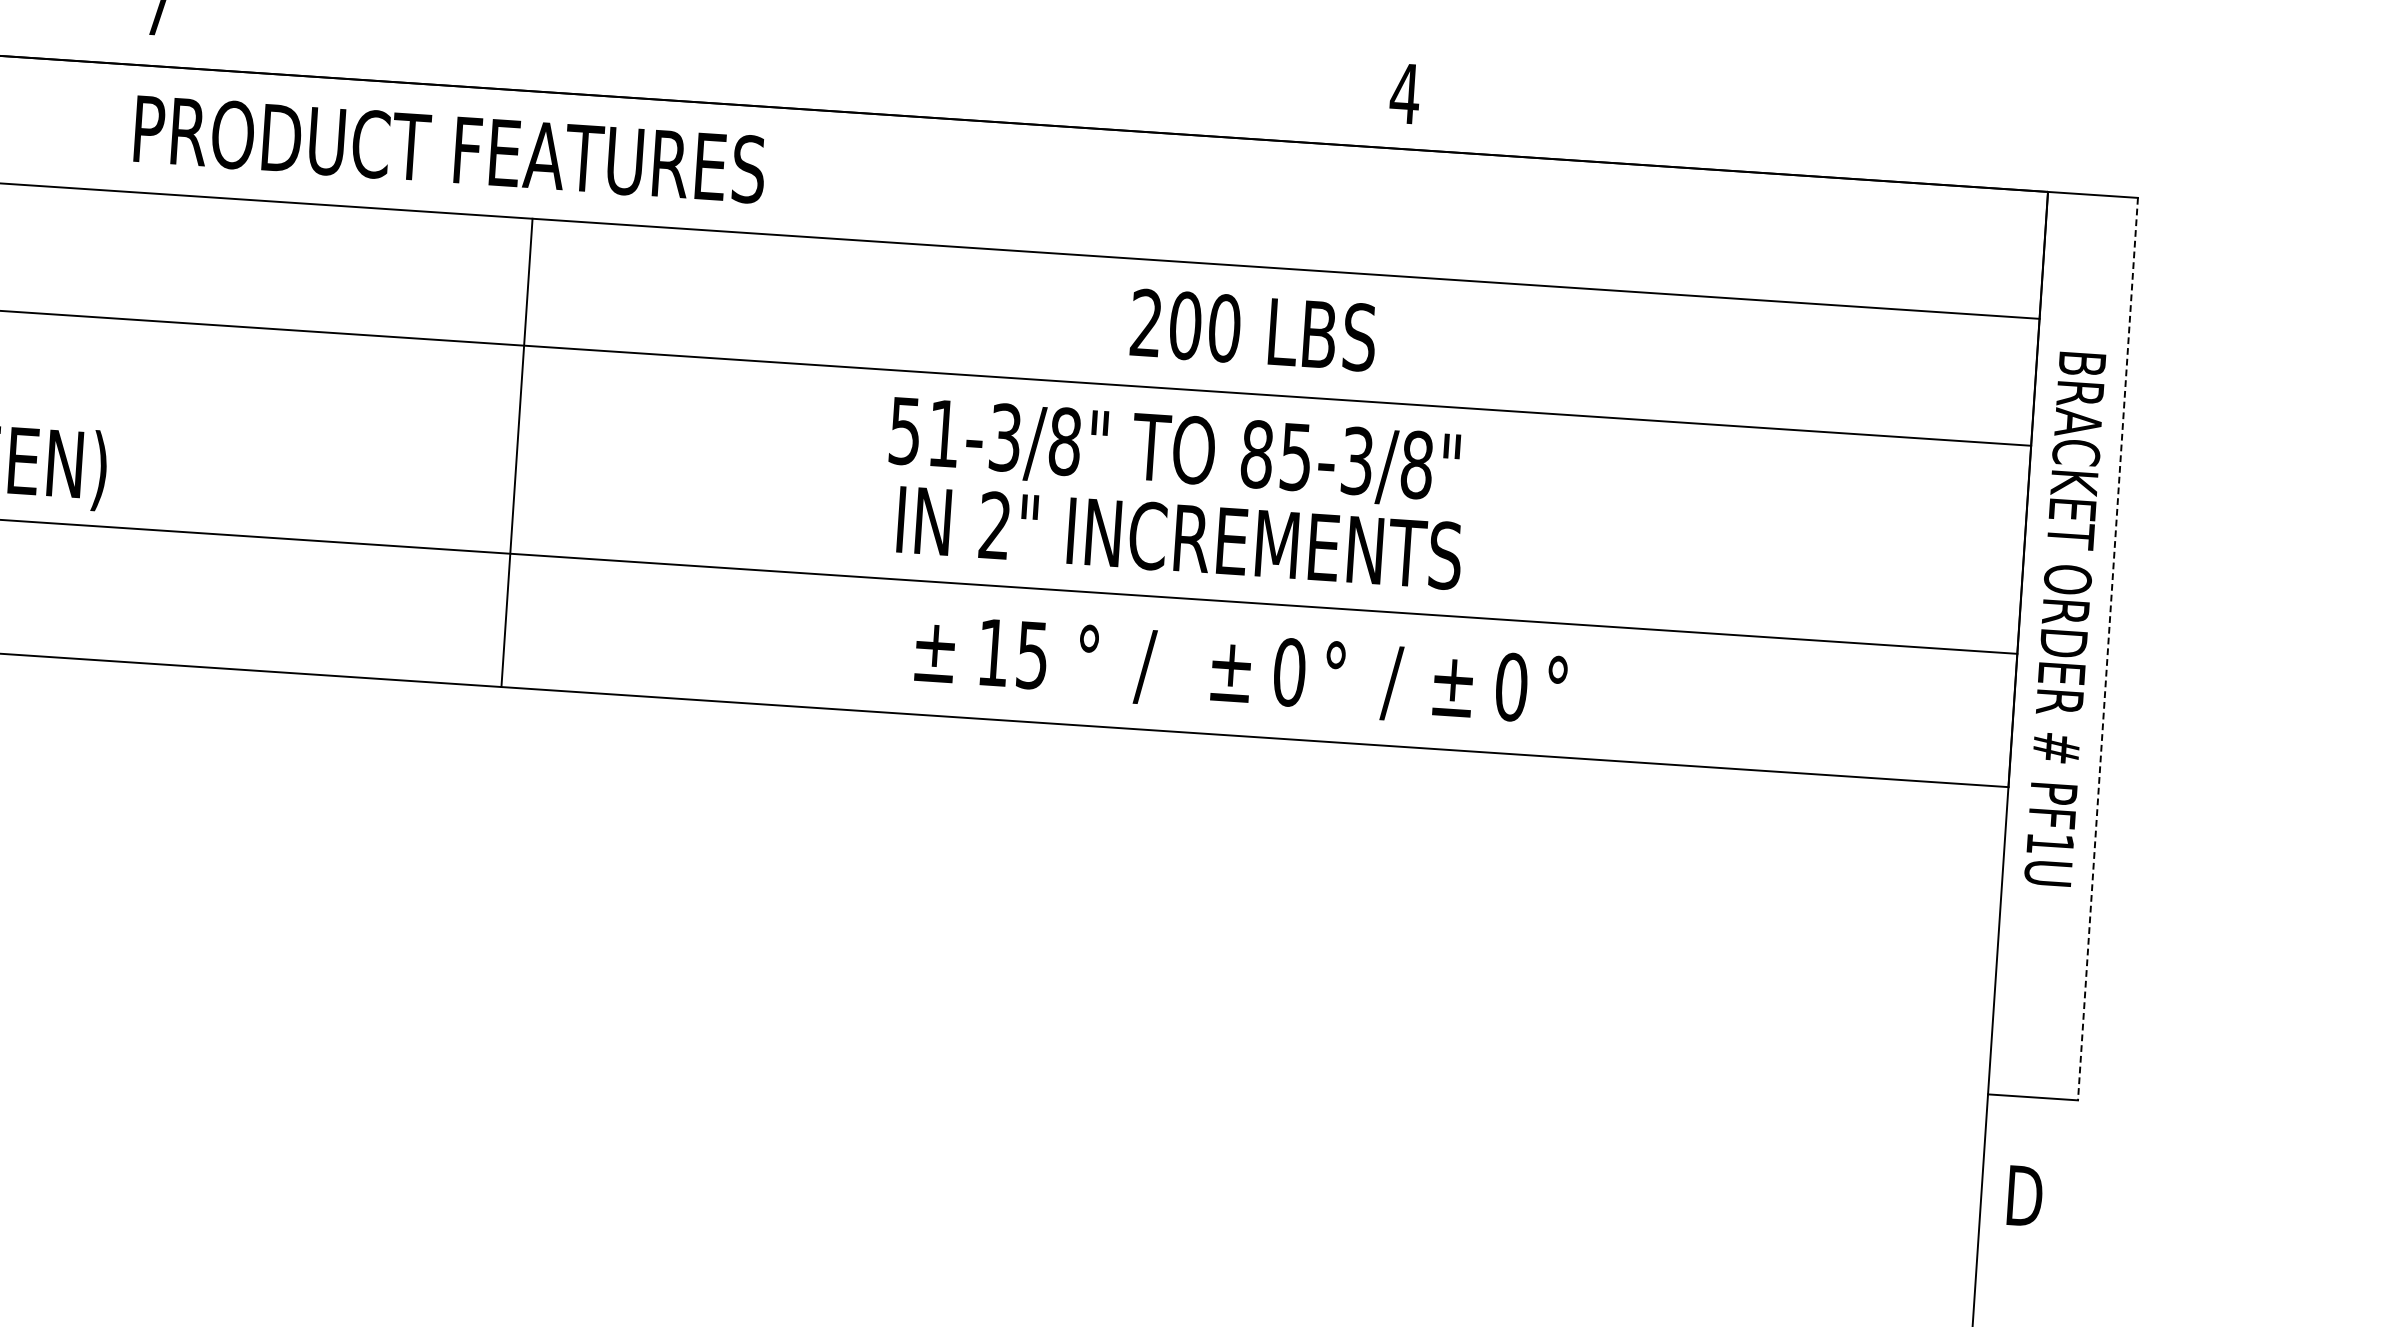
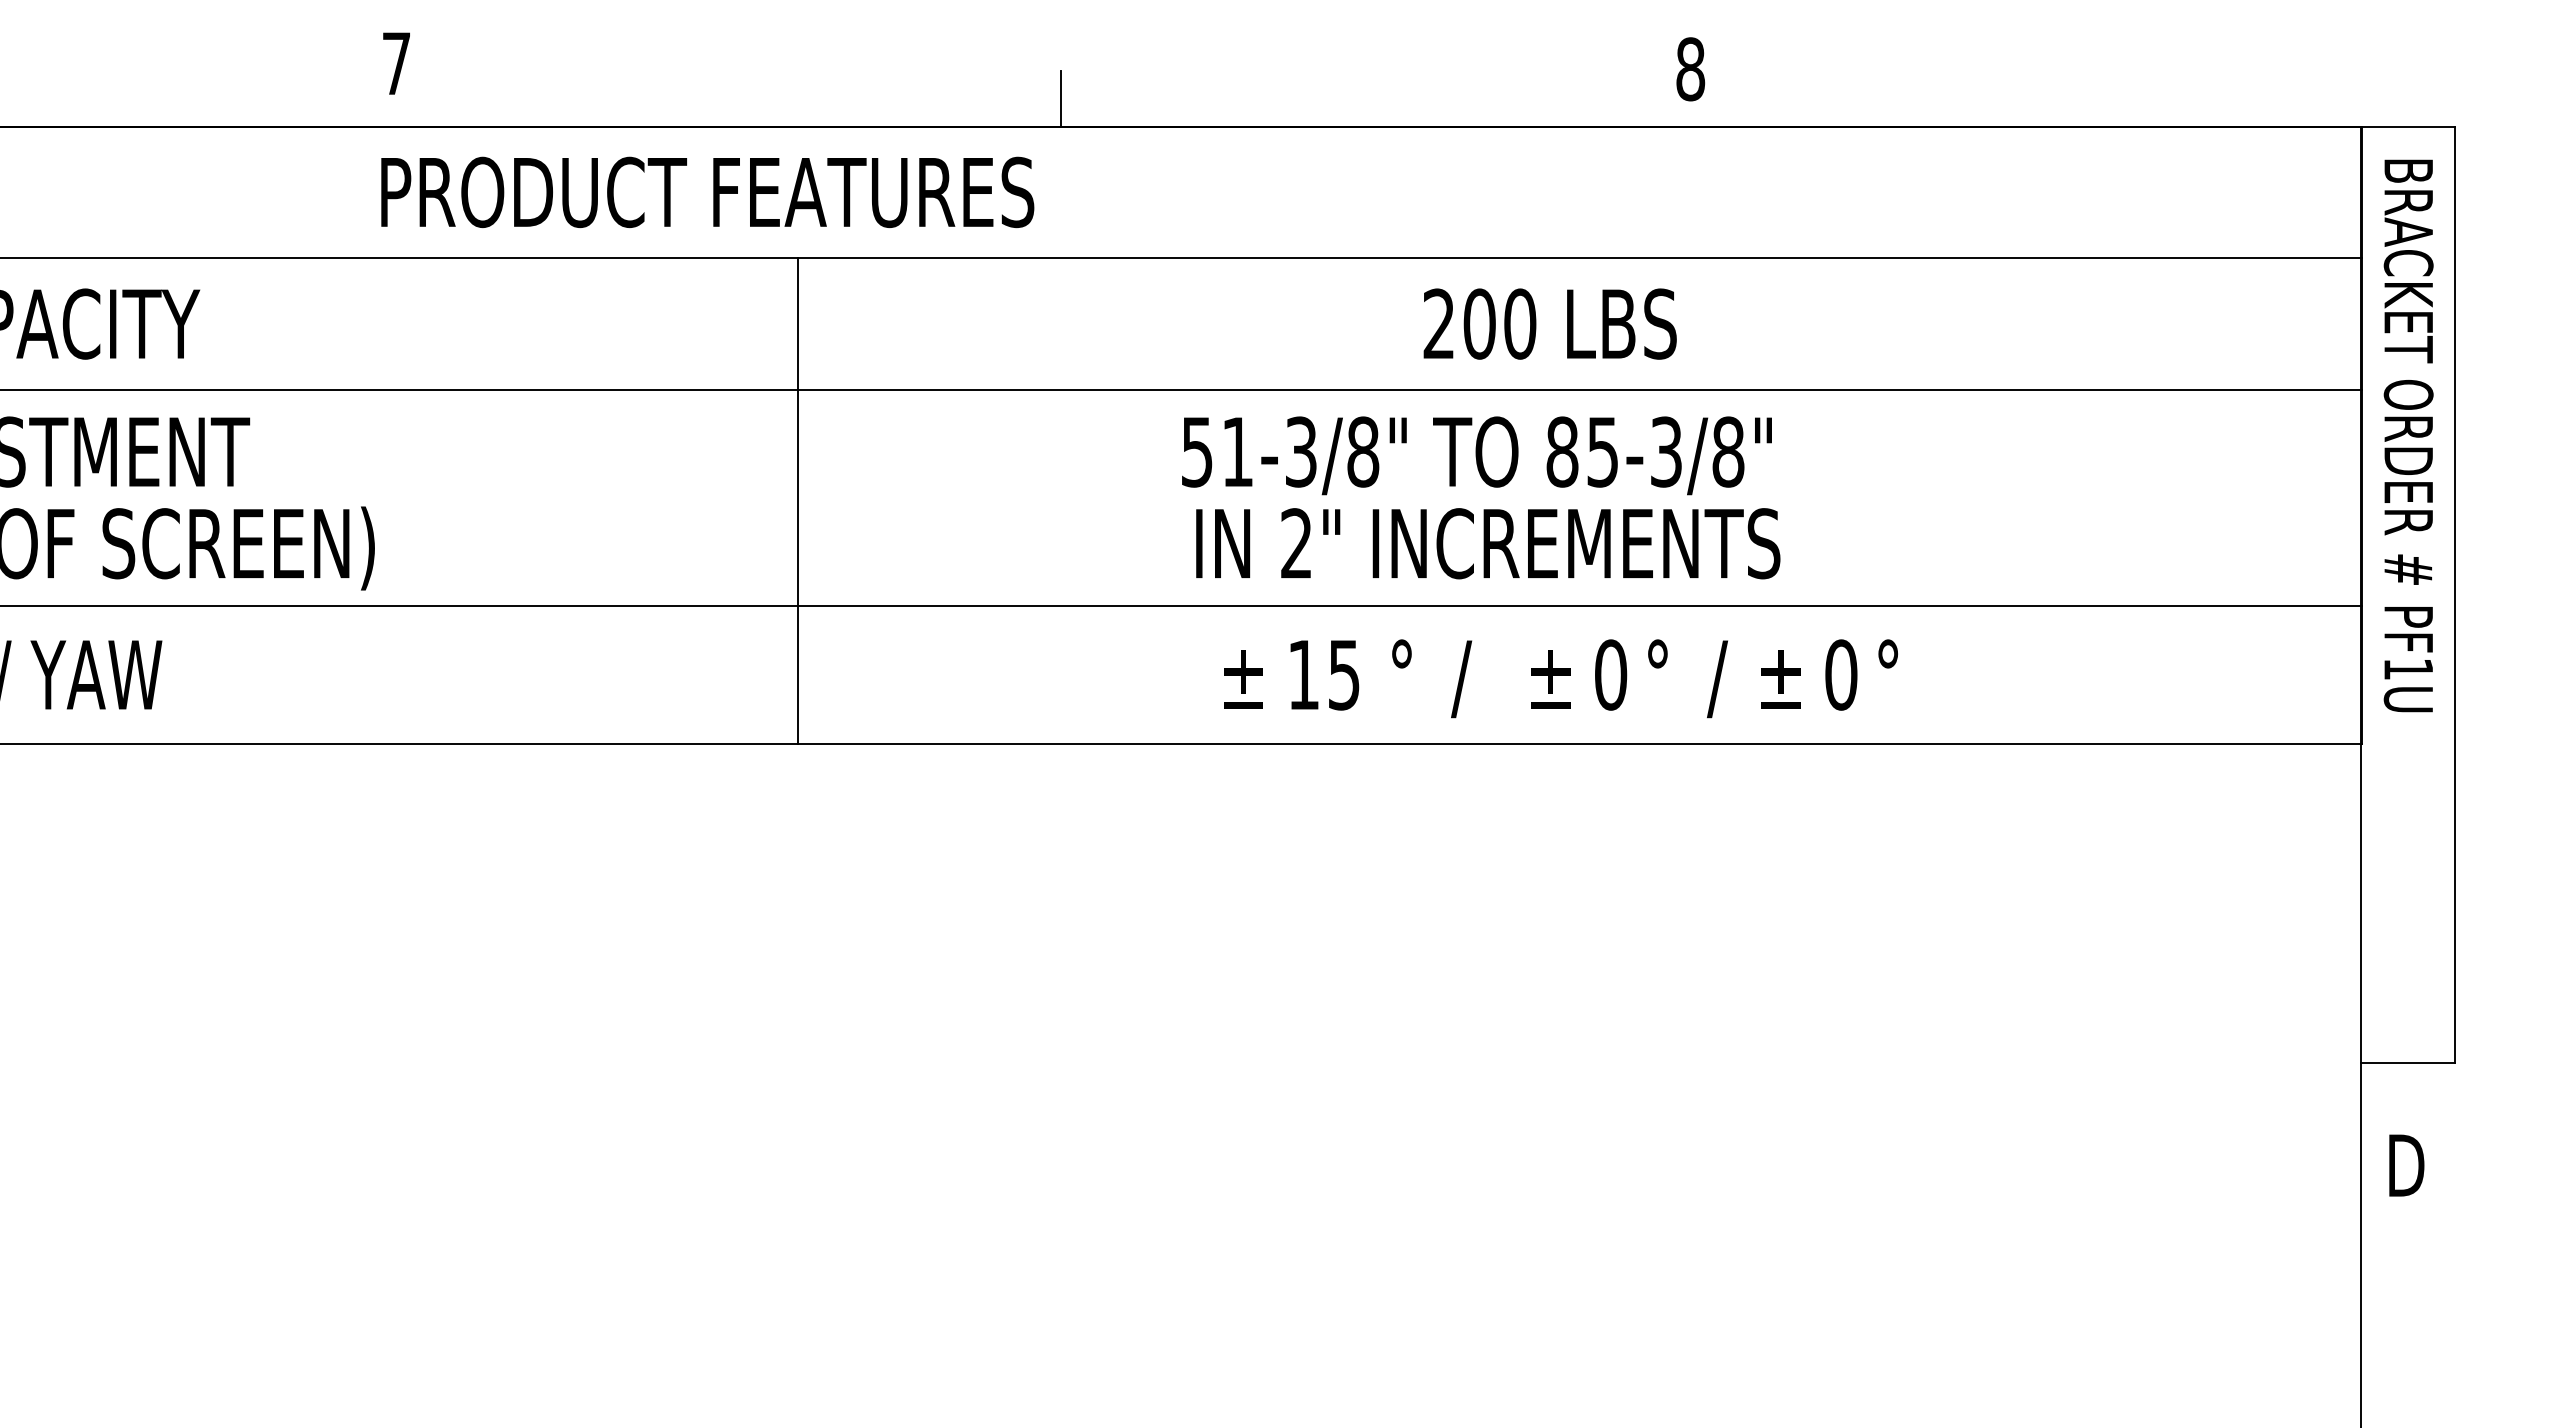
line: (795, 81) -> (1060, 98), added
text: (1405, 93) -> (1690, 69), 4 -> 8
text: (2065, 618) -> (2408, 435), moved
line: (2107, 649) -> (2454, 595), dashed -> solid

